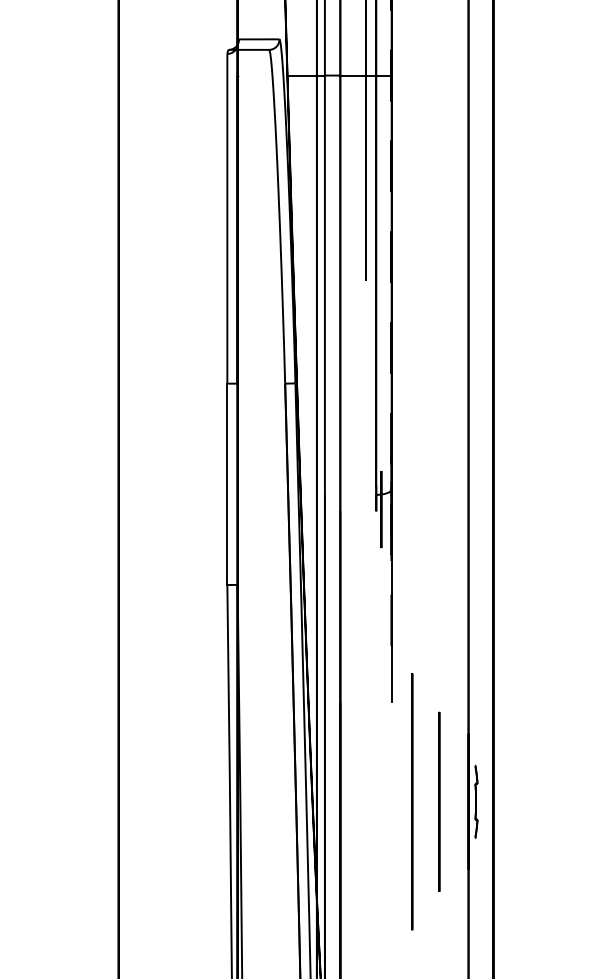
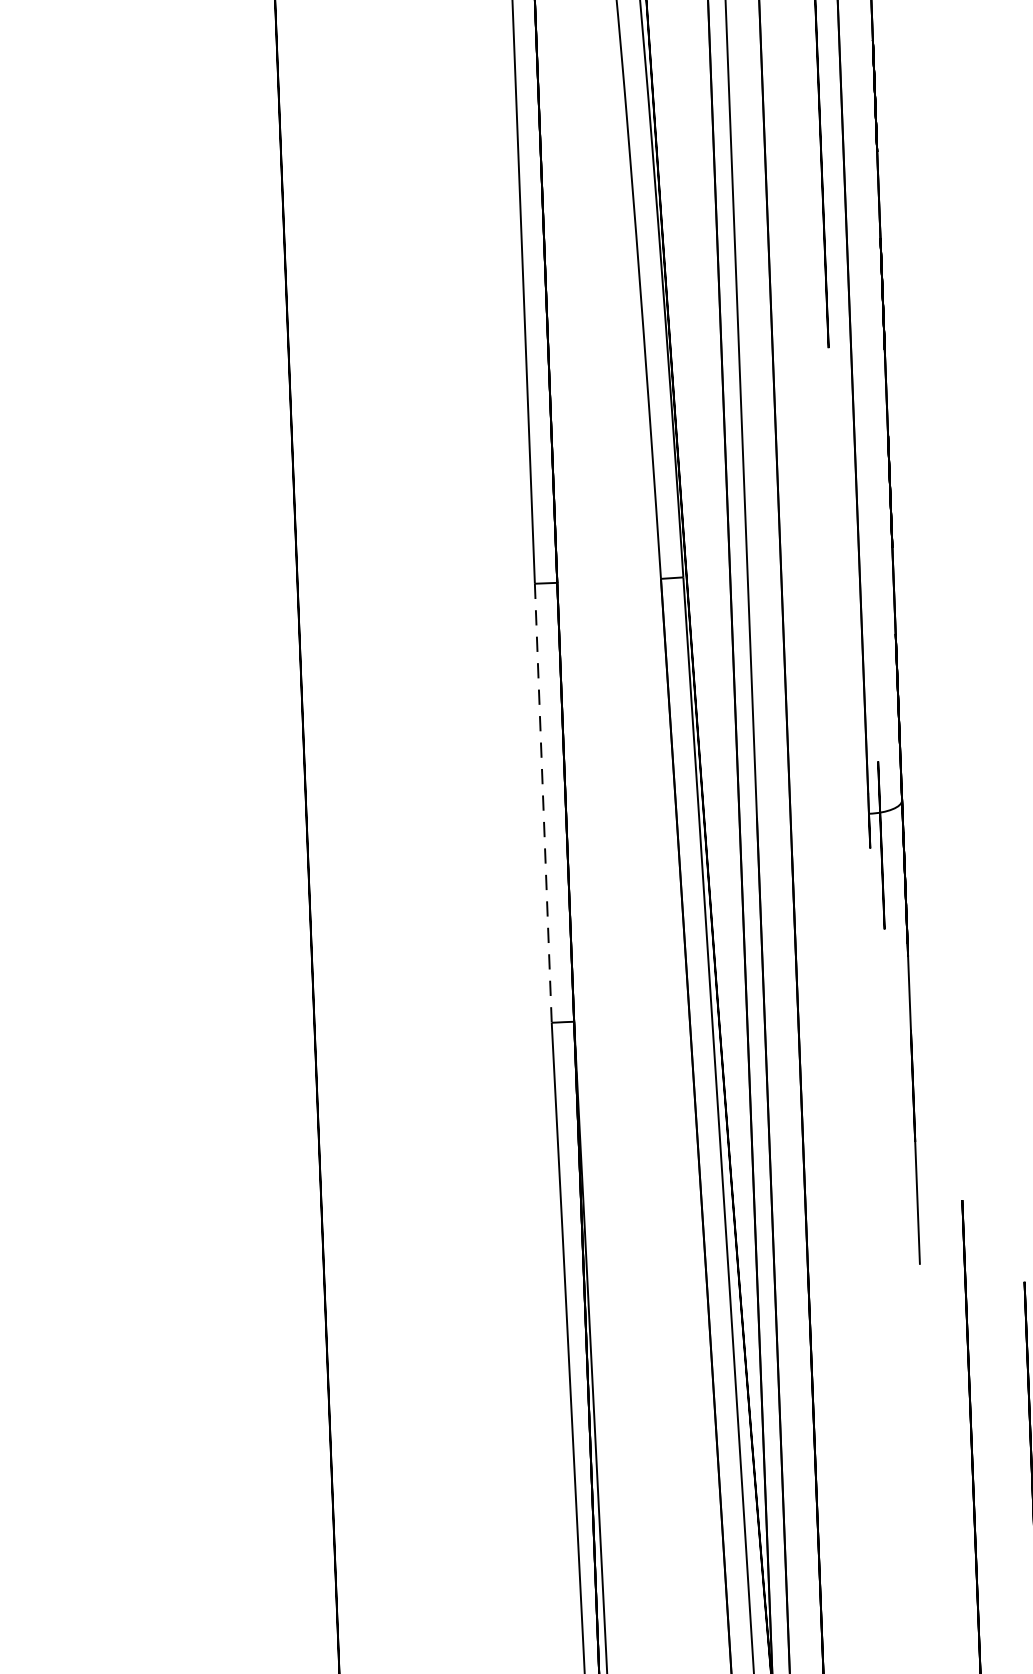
line: (227, 484) -> (543, 803), solid -> dashed

